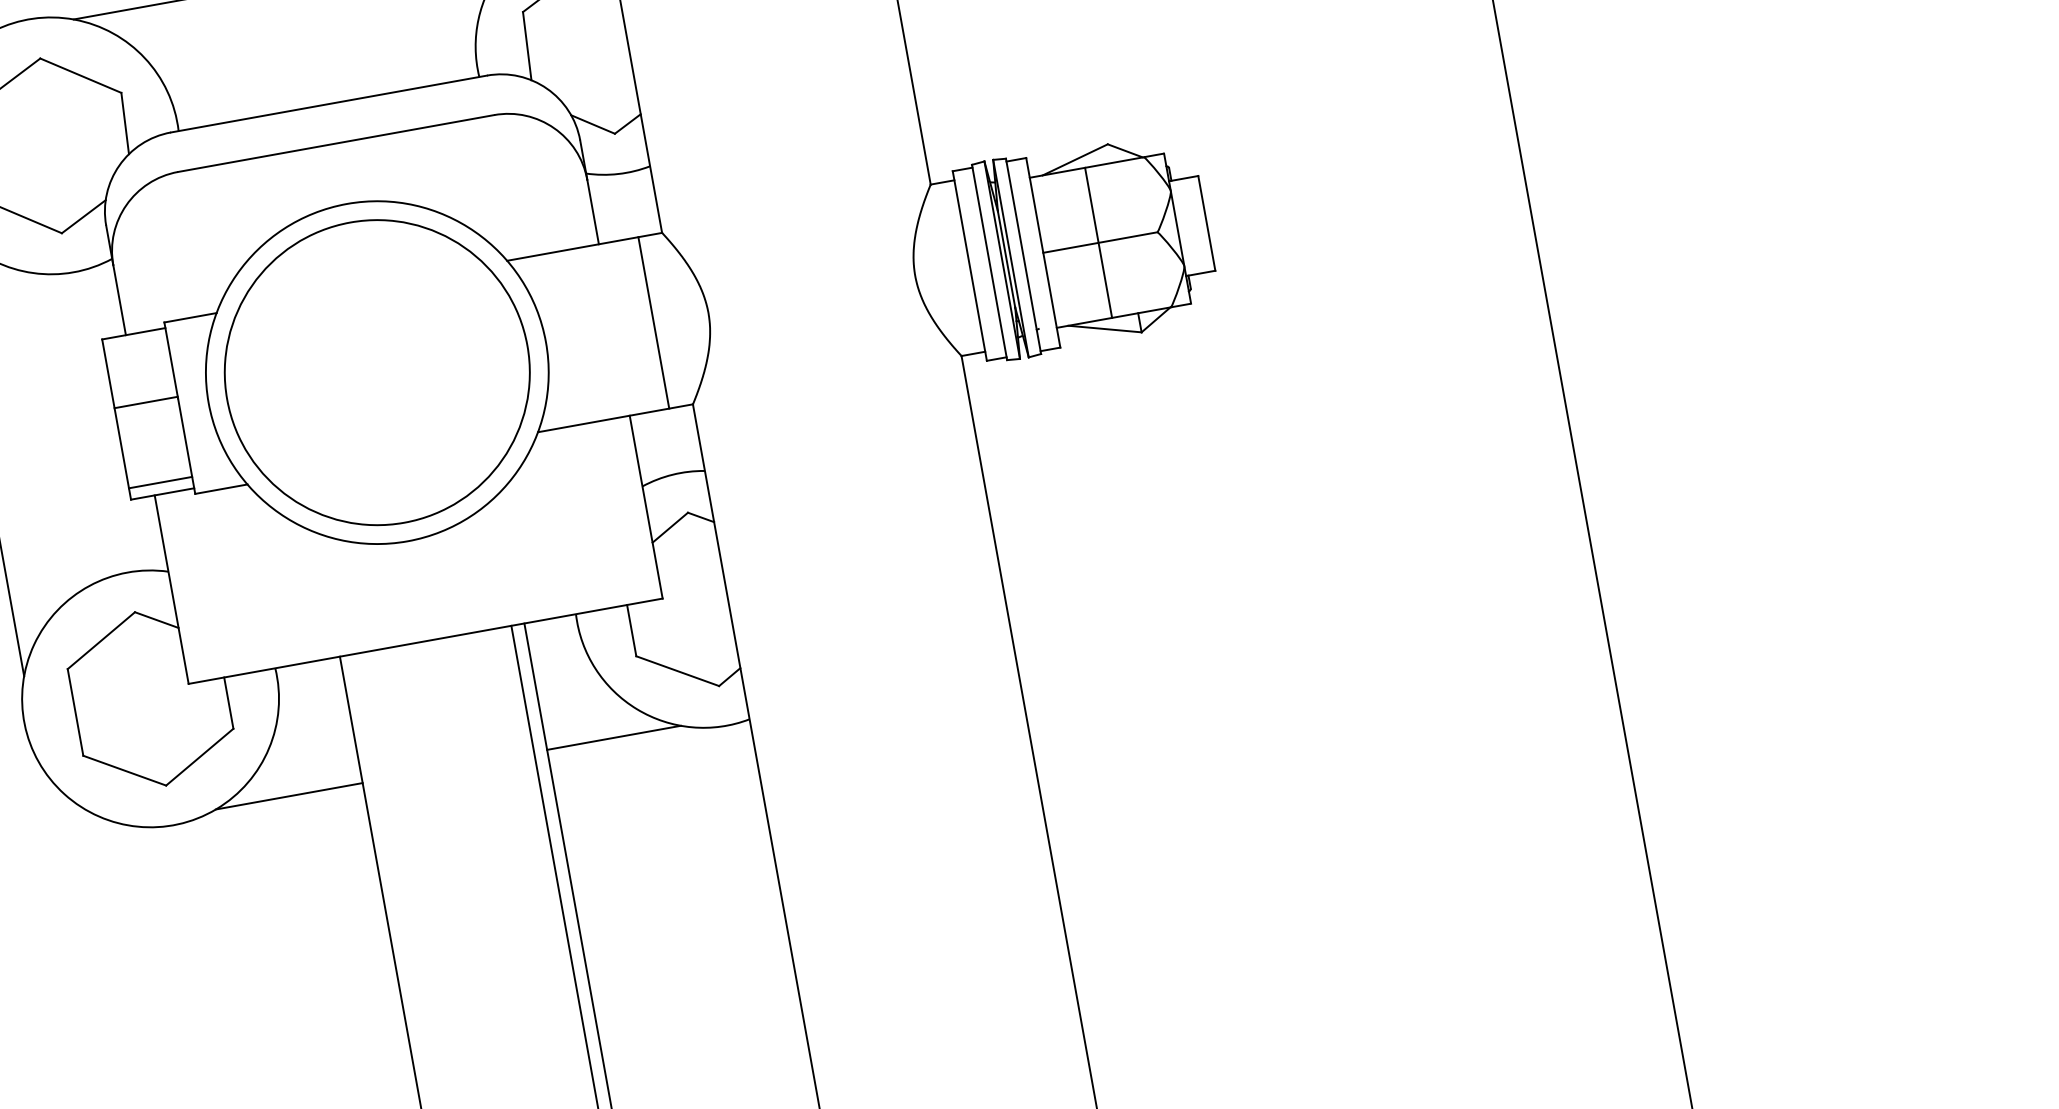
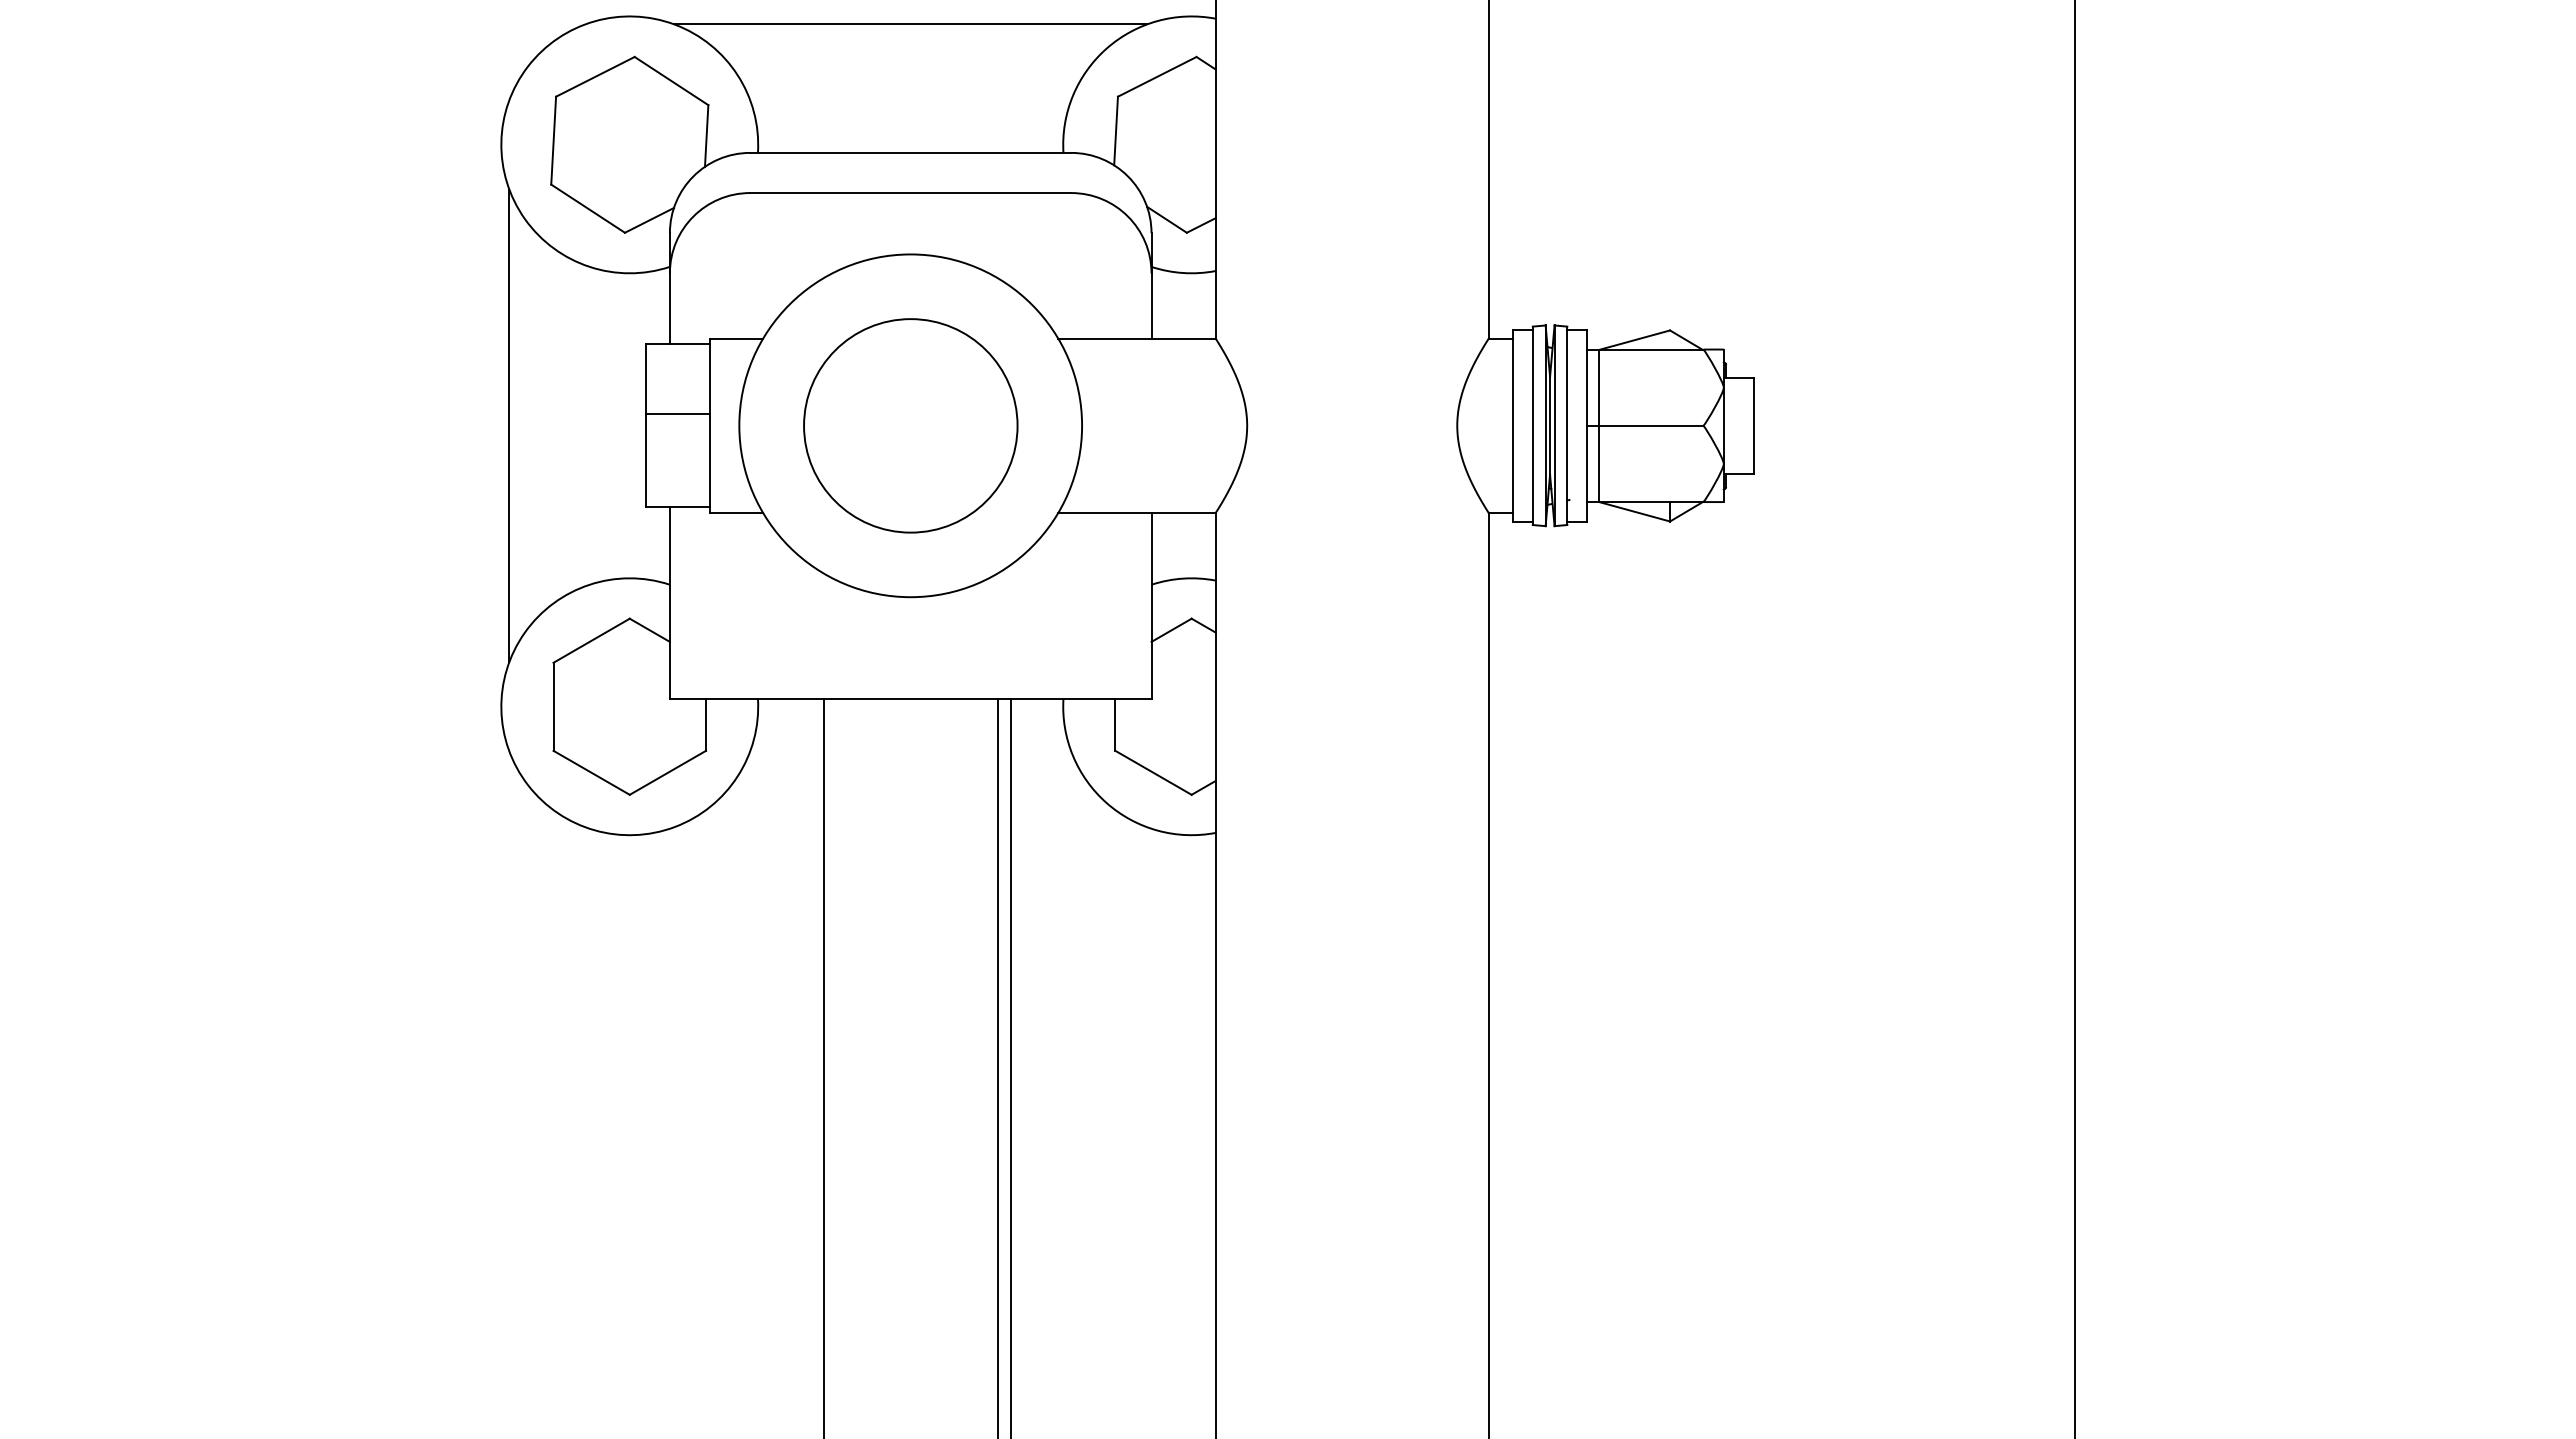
line: (1098, 242) -> (1598, 425), moved
line: (653, 322) -> (1191, 425), removed
circle: (377, 372) -> (910, 425), size x0.7
line: (160, 482) -> (677, 495), removed
line: (614, 738) -> (1079, 827), removed
line: (288, 796) -> (748, 827), removed

